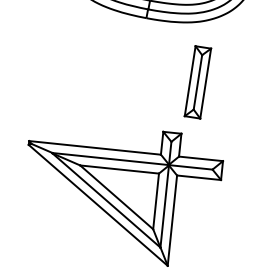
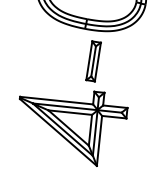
part: (197, 82) -> (93, 61), moved

